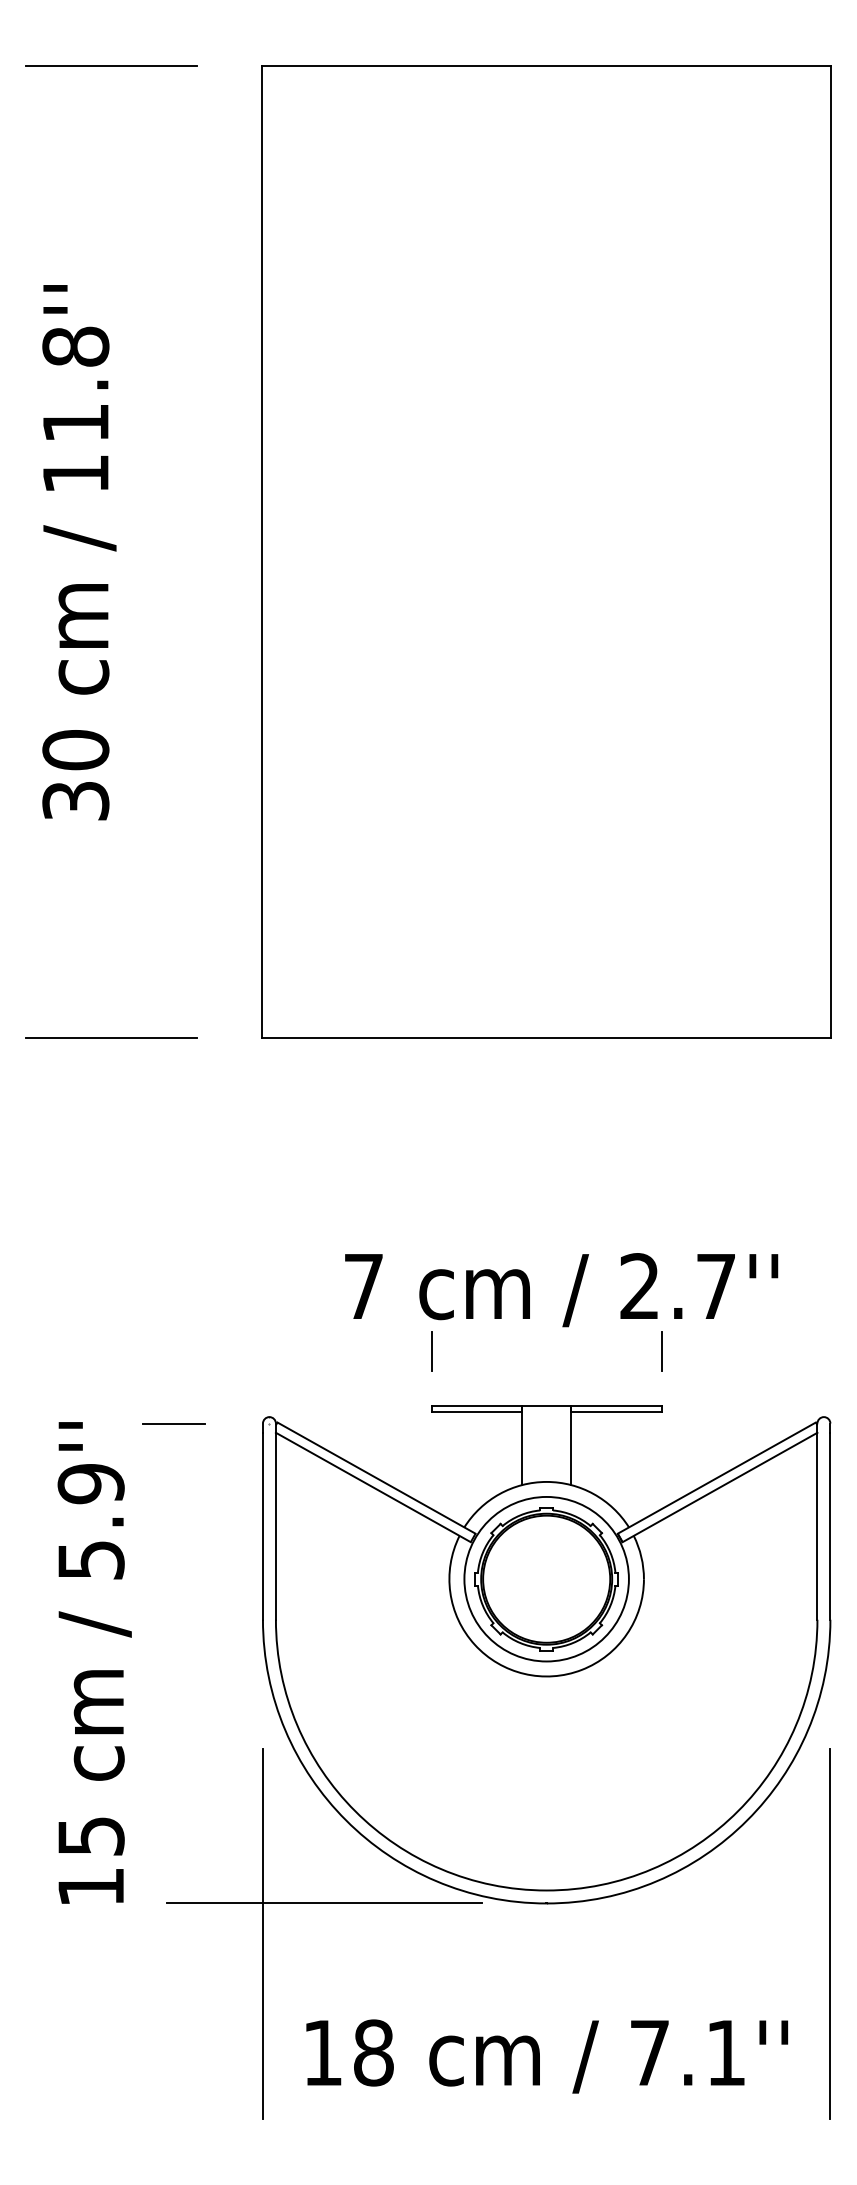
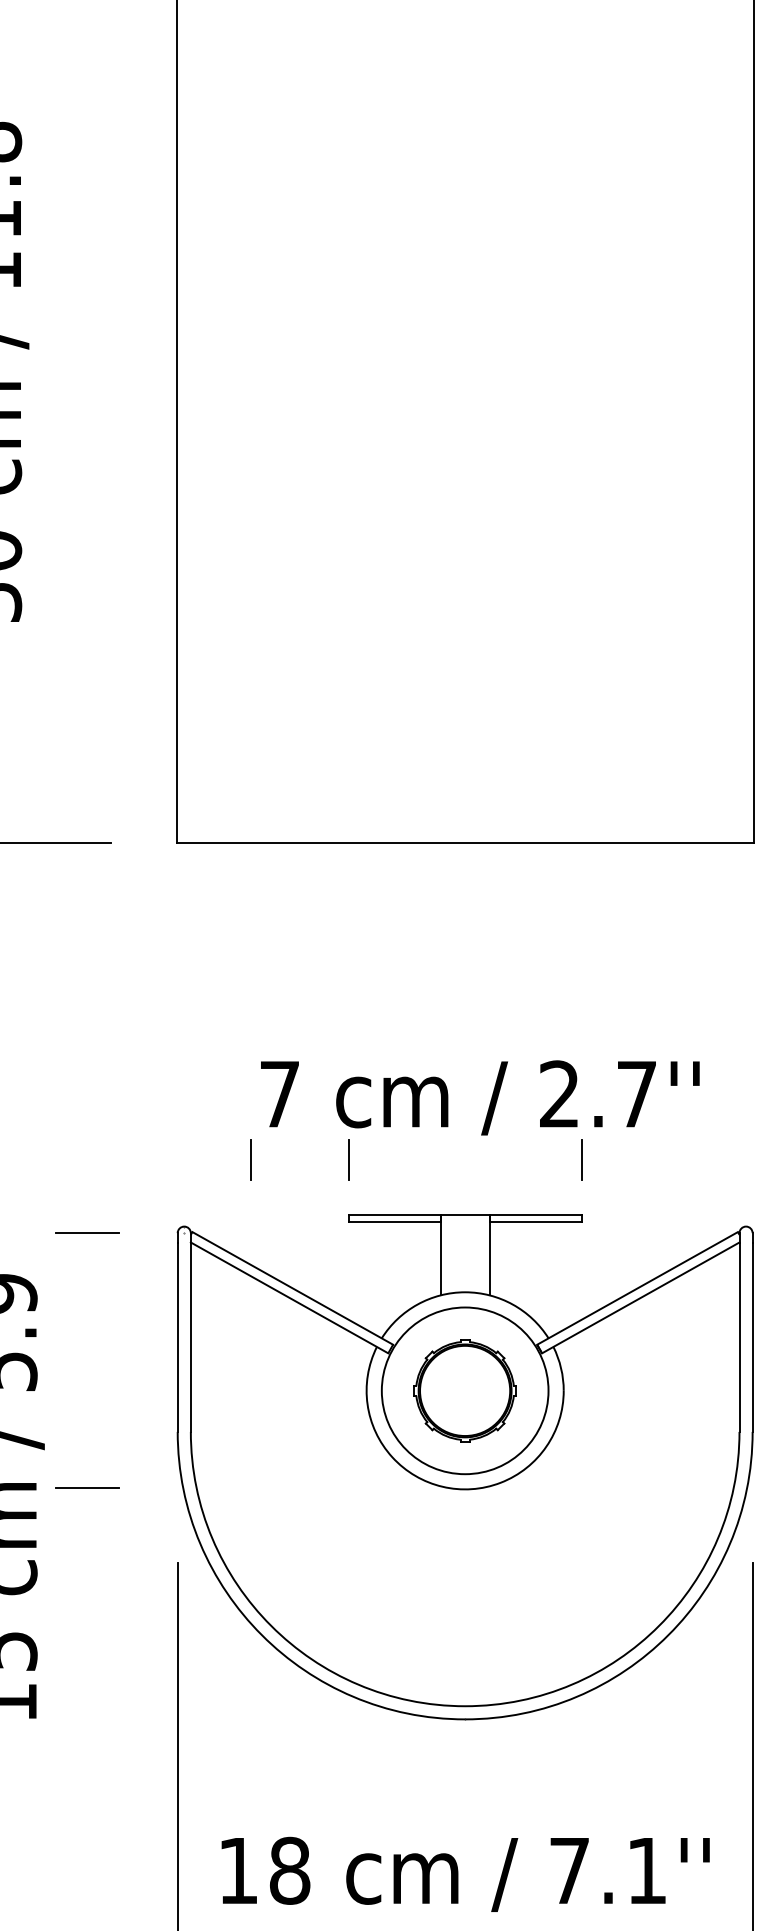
line: (335, 1351) -> (251, 1160), added
part: (546, 1579) -> (464, 1391), size x0.7
line: (173, 1675) -> (87, 1488), added
line: (323, 1903) -> (239, 1719), removed

